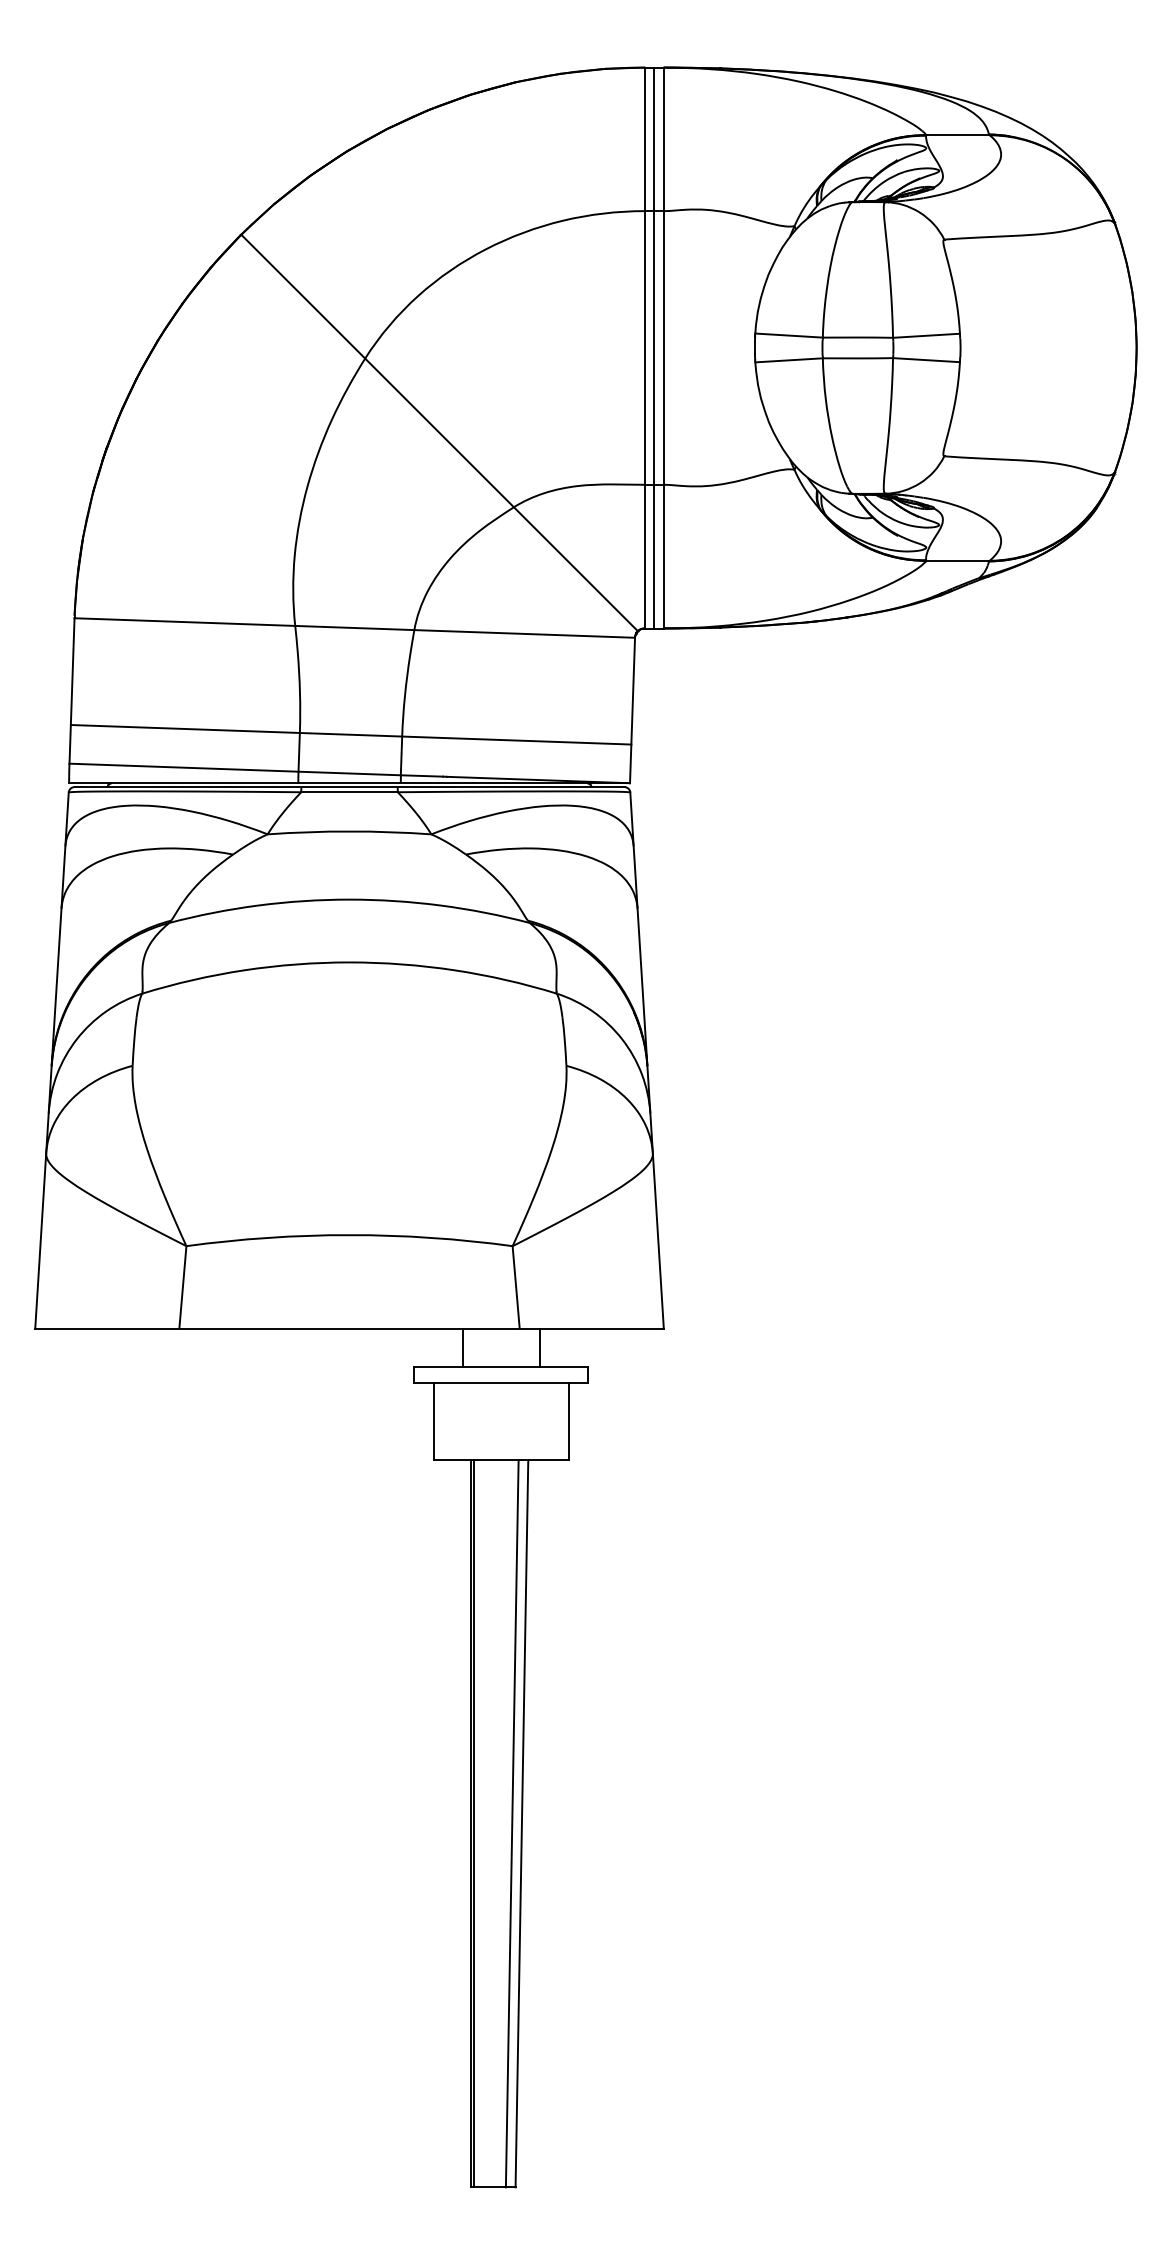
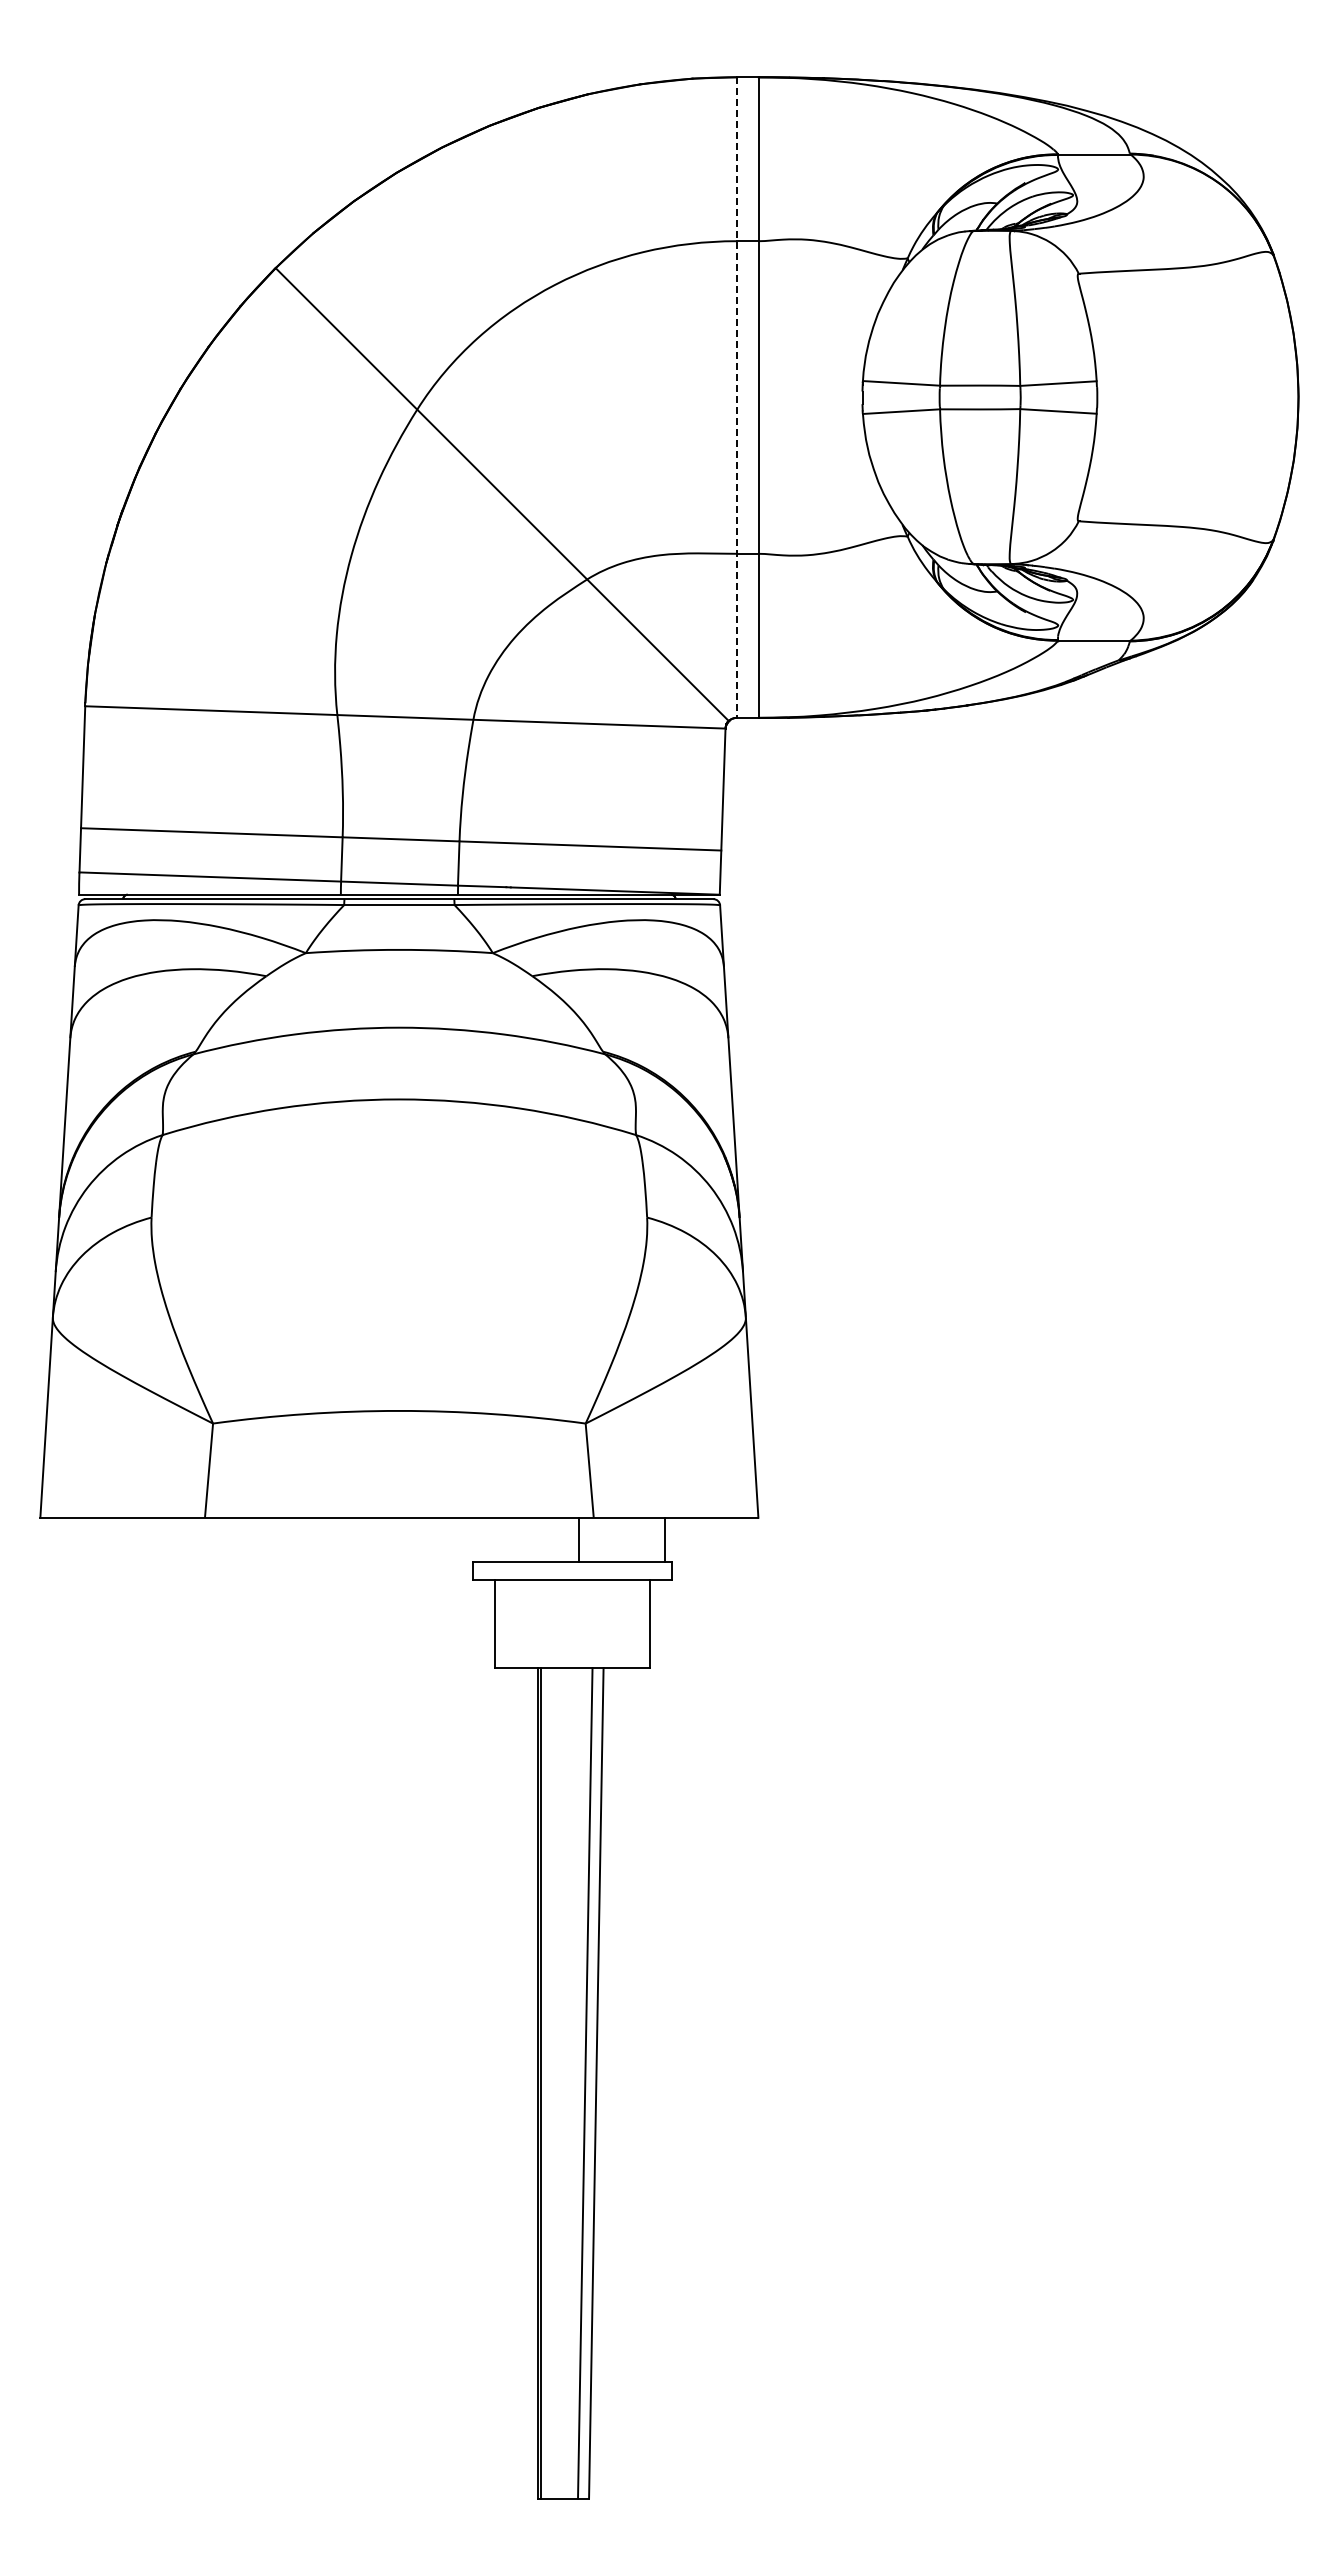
line: (654, 347) -> (747, 397), removed
line: (644, 348) -> (736, 398), solid -> dashed
line: (462, 1347) -> (578, 1539), moved
line: (540, 1347) -> (665, 1539), moved

